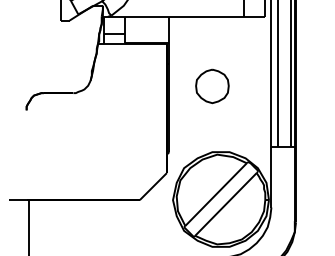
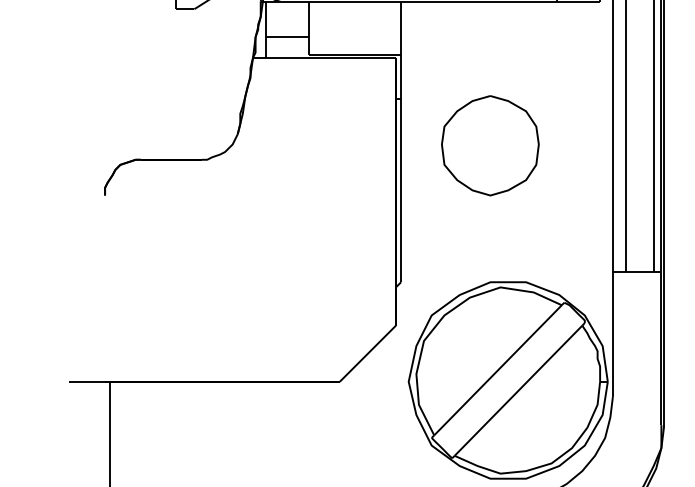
part: (212, 86) -> (490, 146), size x1.43

